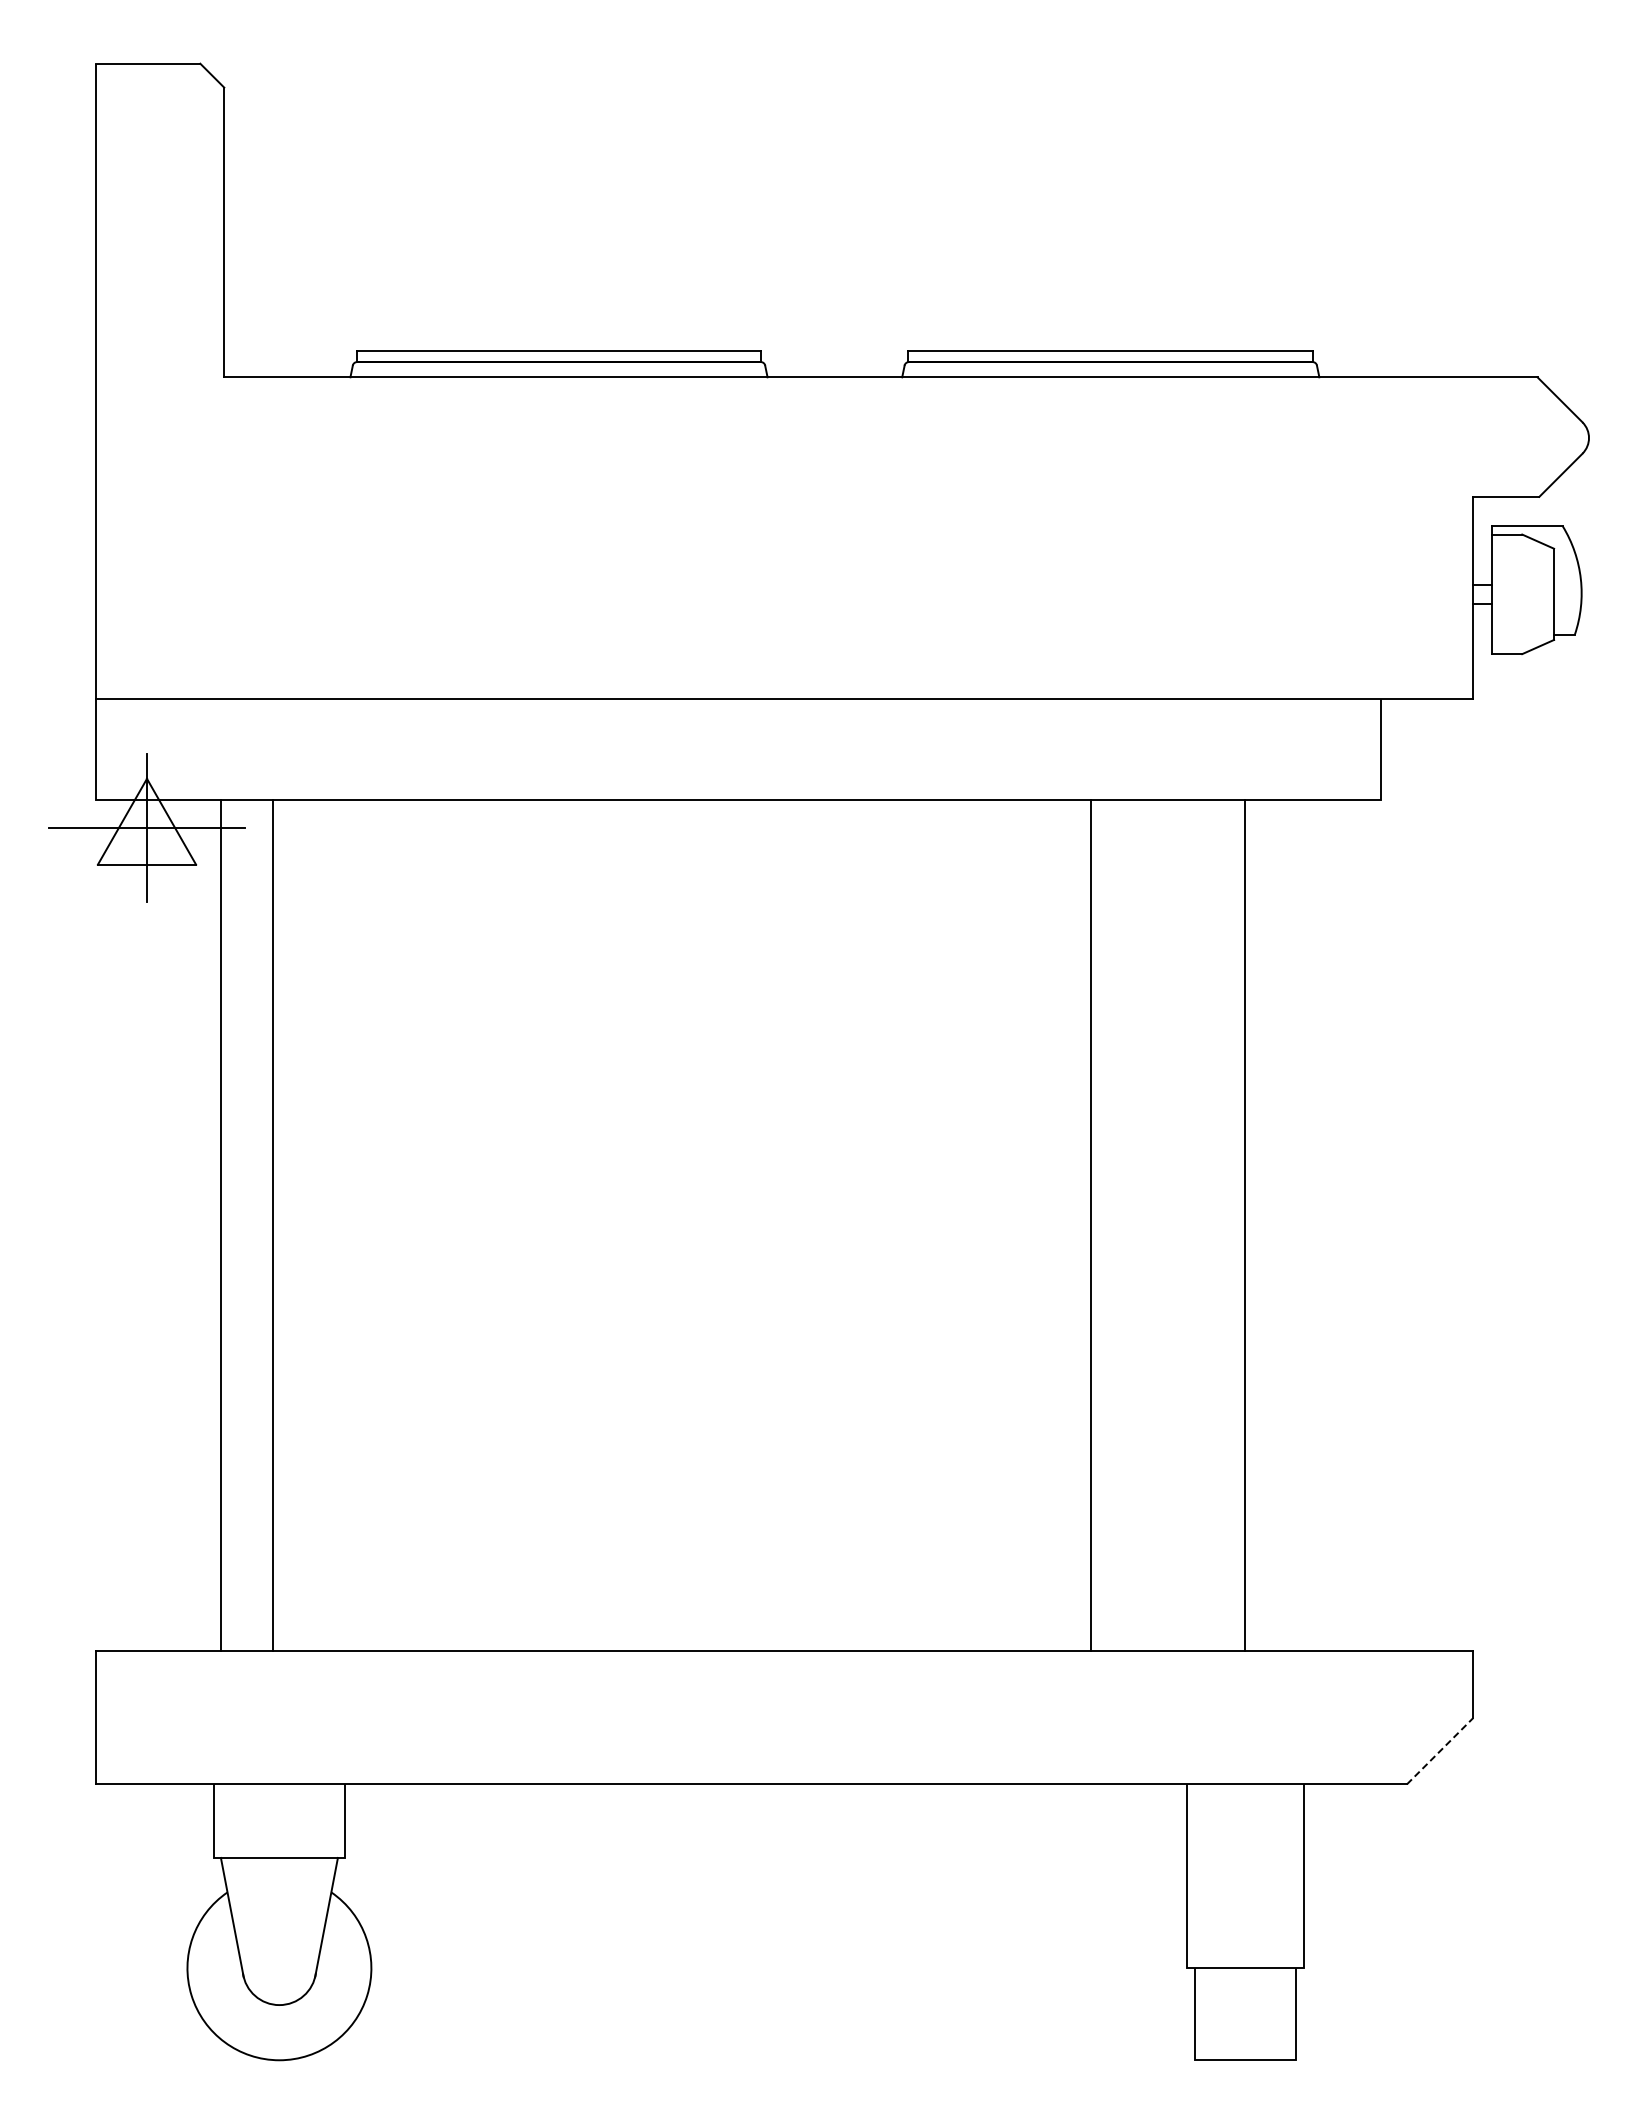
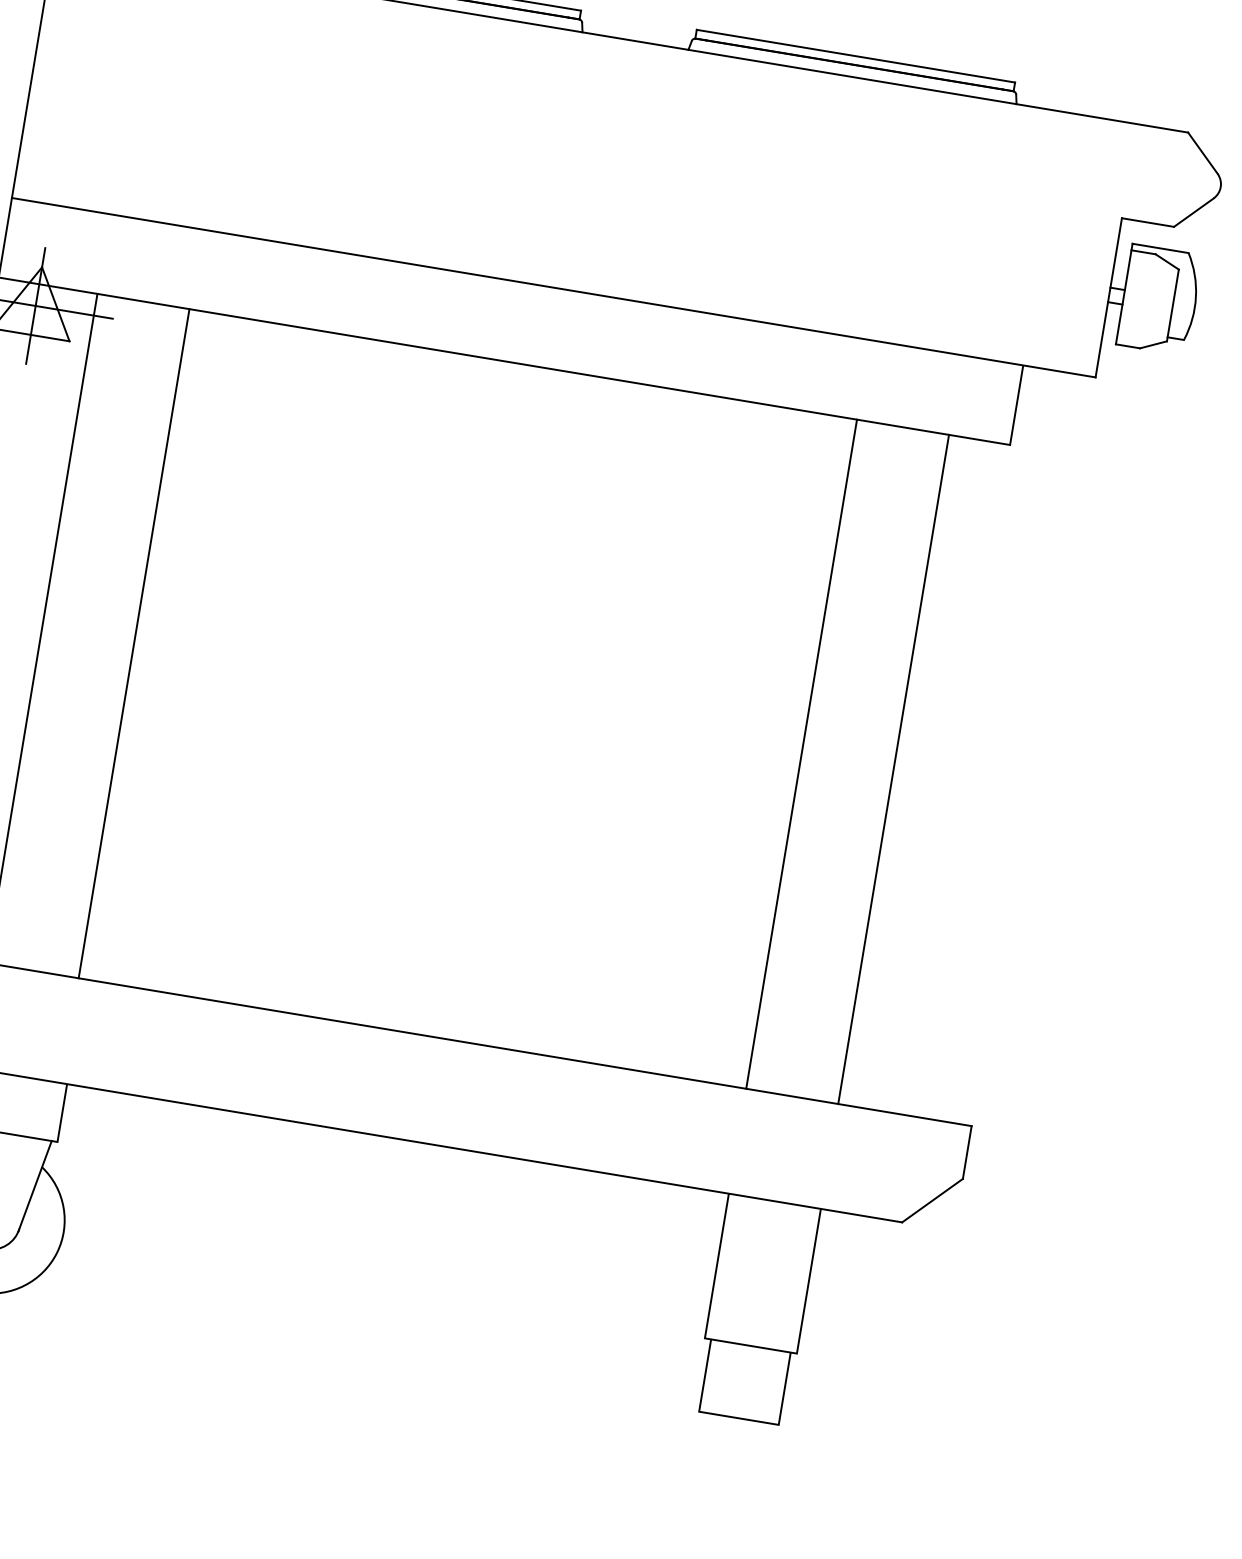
line: (272, 1225) -> (133, 643), moved
line: (1090, 1225) -> (801, 754), moved
line: (1244, 1225) -> (893, 769), moved
line: (1440, 1751) -> (932, 1200), dashed -> solid

